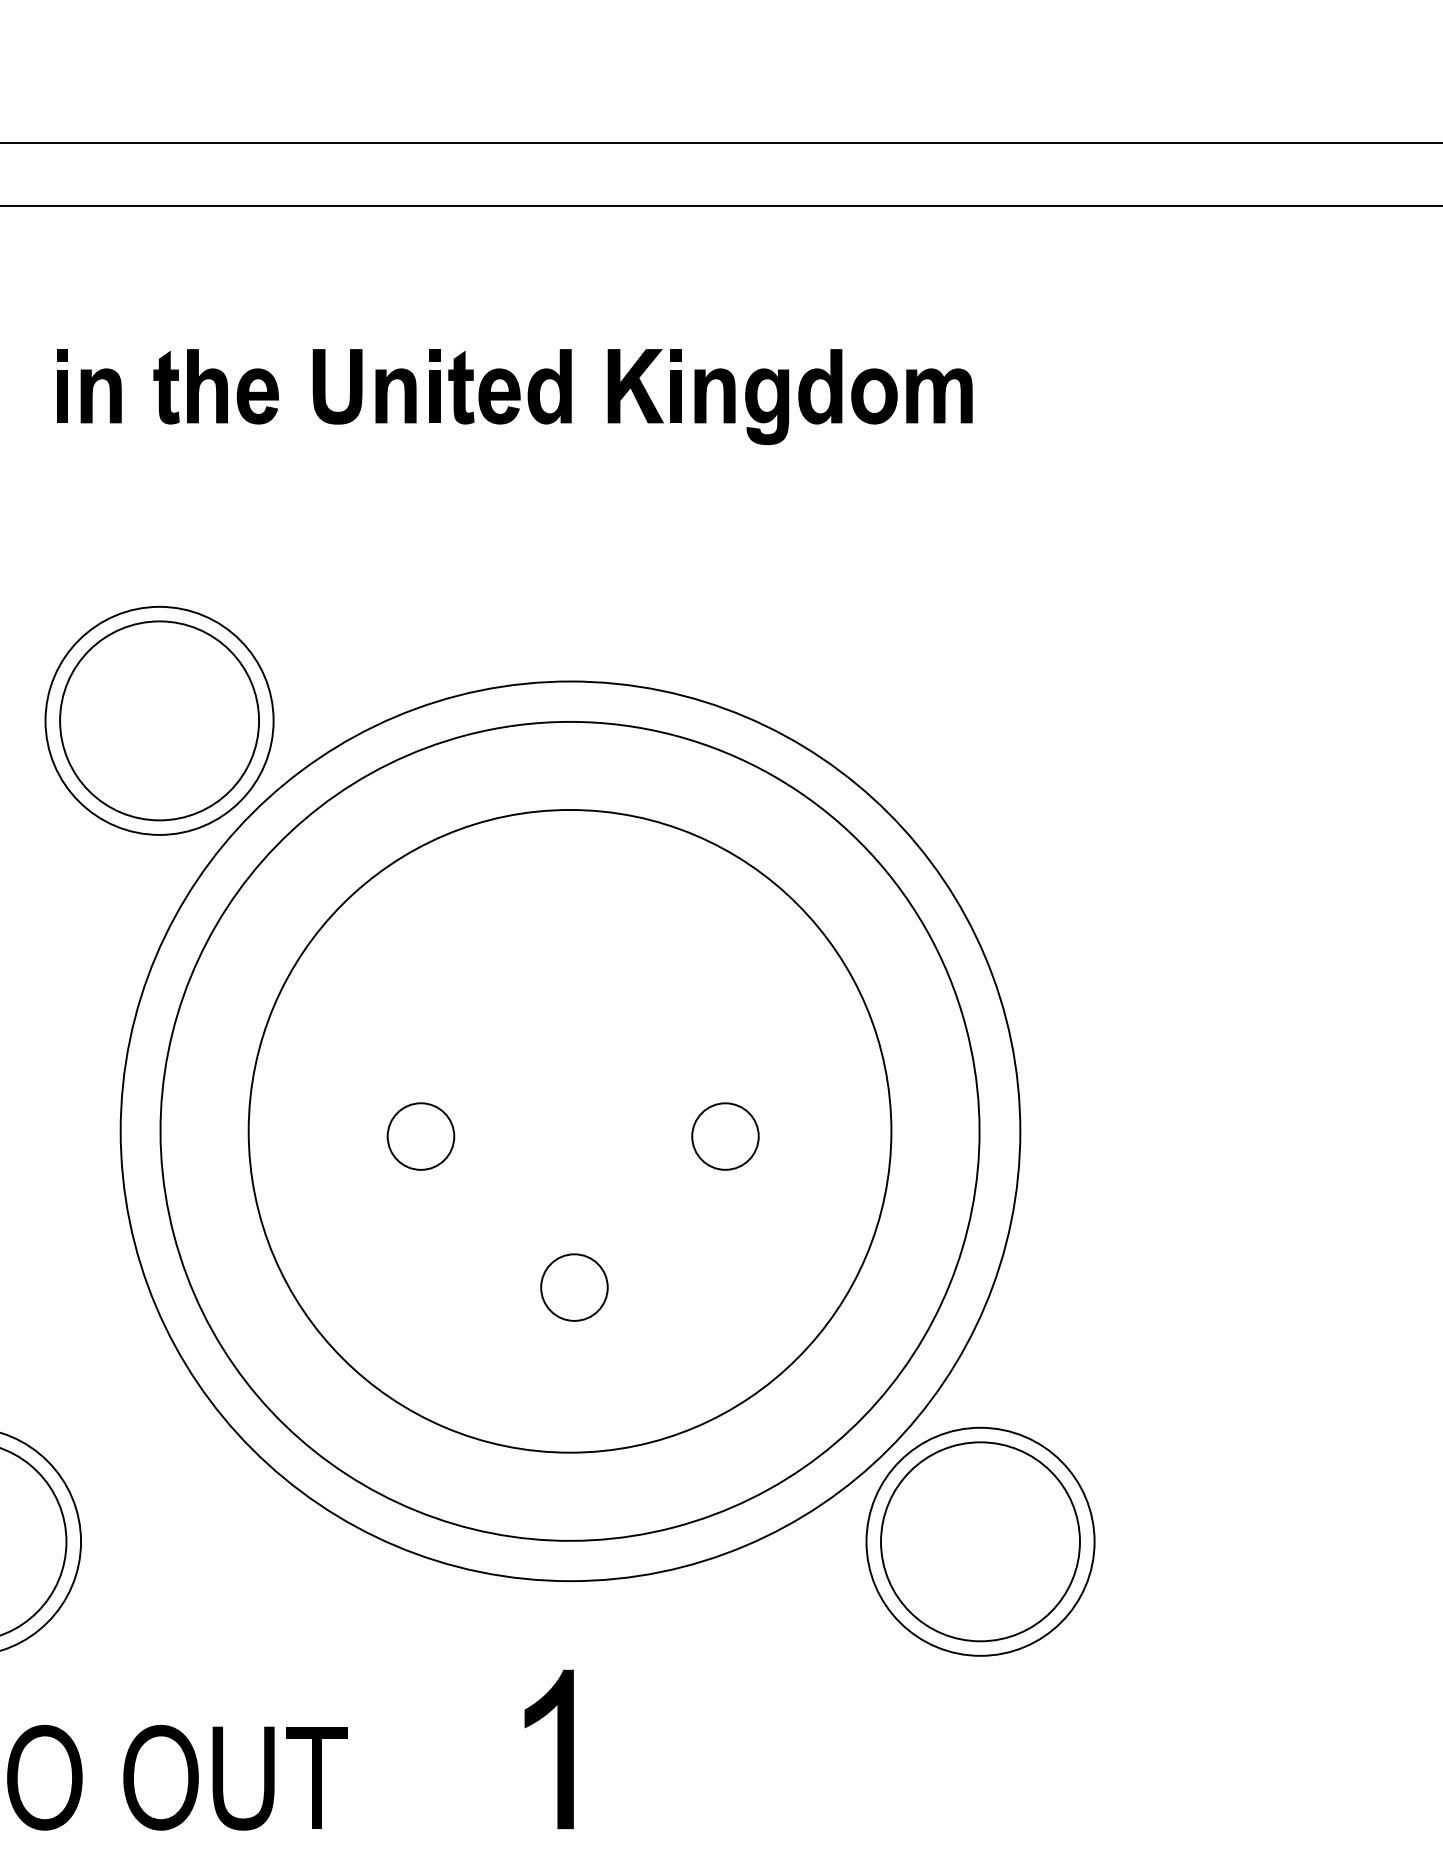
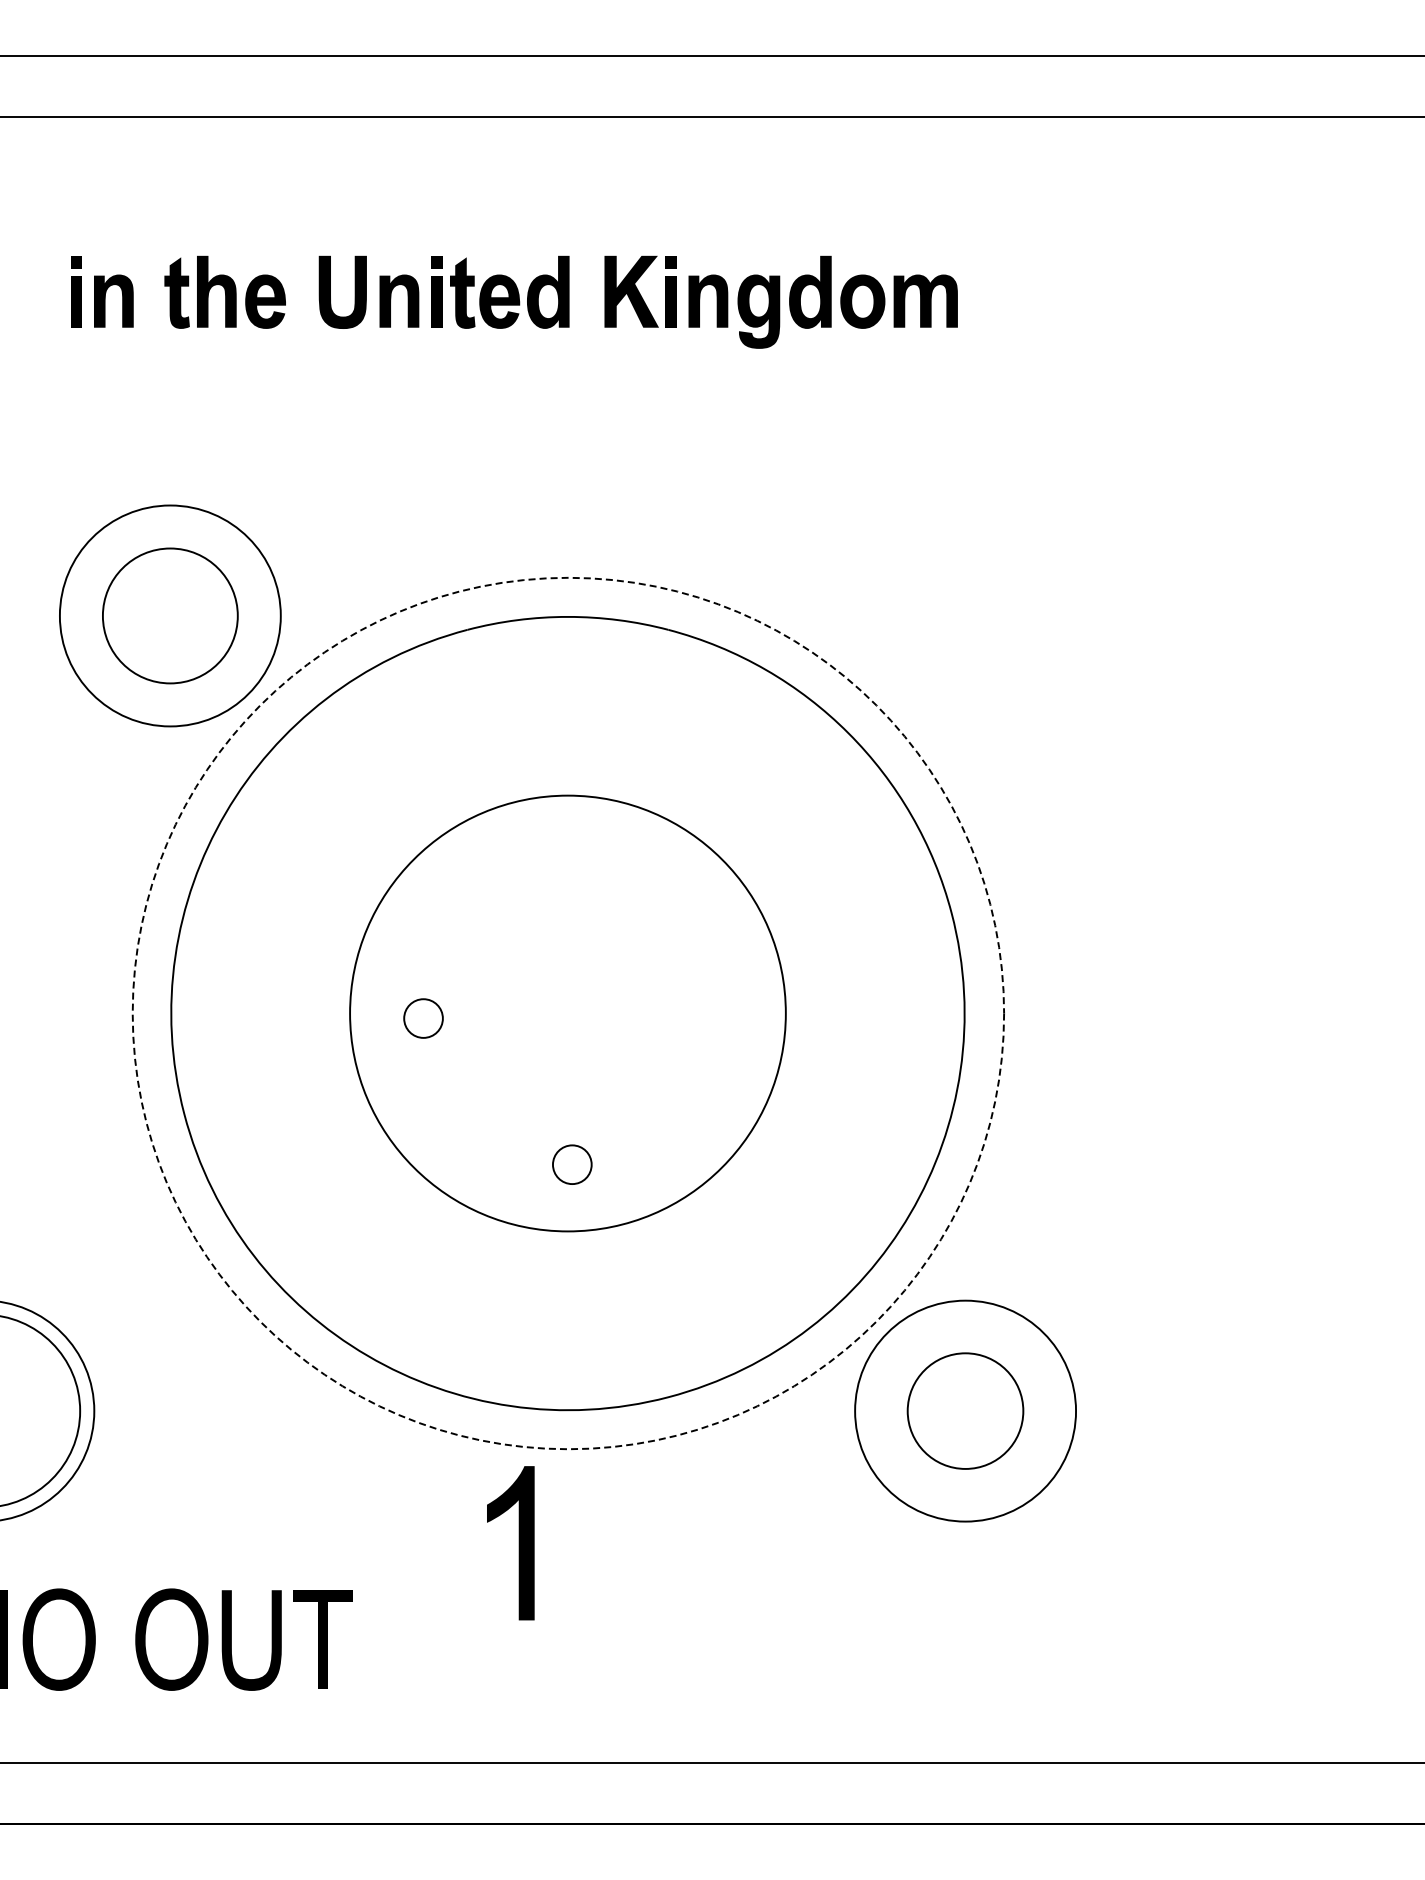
circle: (159, 720) -> (170, 615), size x0.7
circle: (569, 1131) -> (567, 1013), size x0.7
circle: (570, 1131) -> (568, 1013), solid -> dashed
circle: (420, 1136) -> (423, 1018), size x0.6
circle: (725, 1136) -> (718, 1018), removed
circle: (574, 1287) -> (572, 1164), size x0.6
circle: (980, 1541) -> (965, 1410), size x0.6
part: (557, 1749) -> (518, 1543), moved

